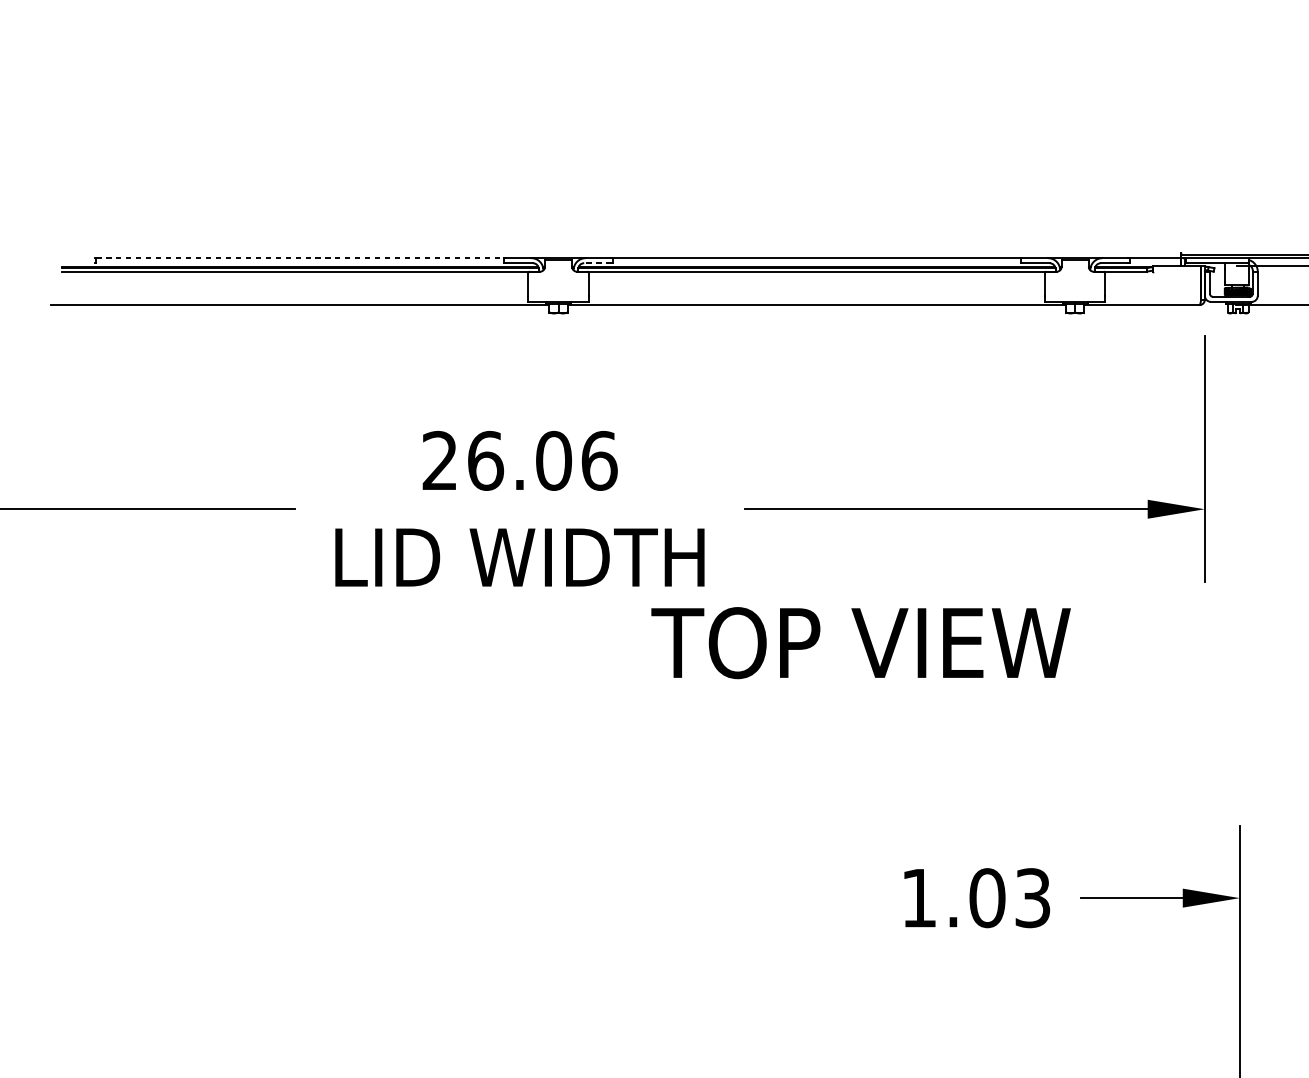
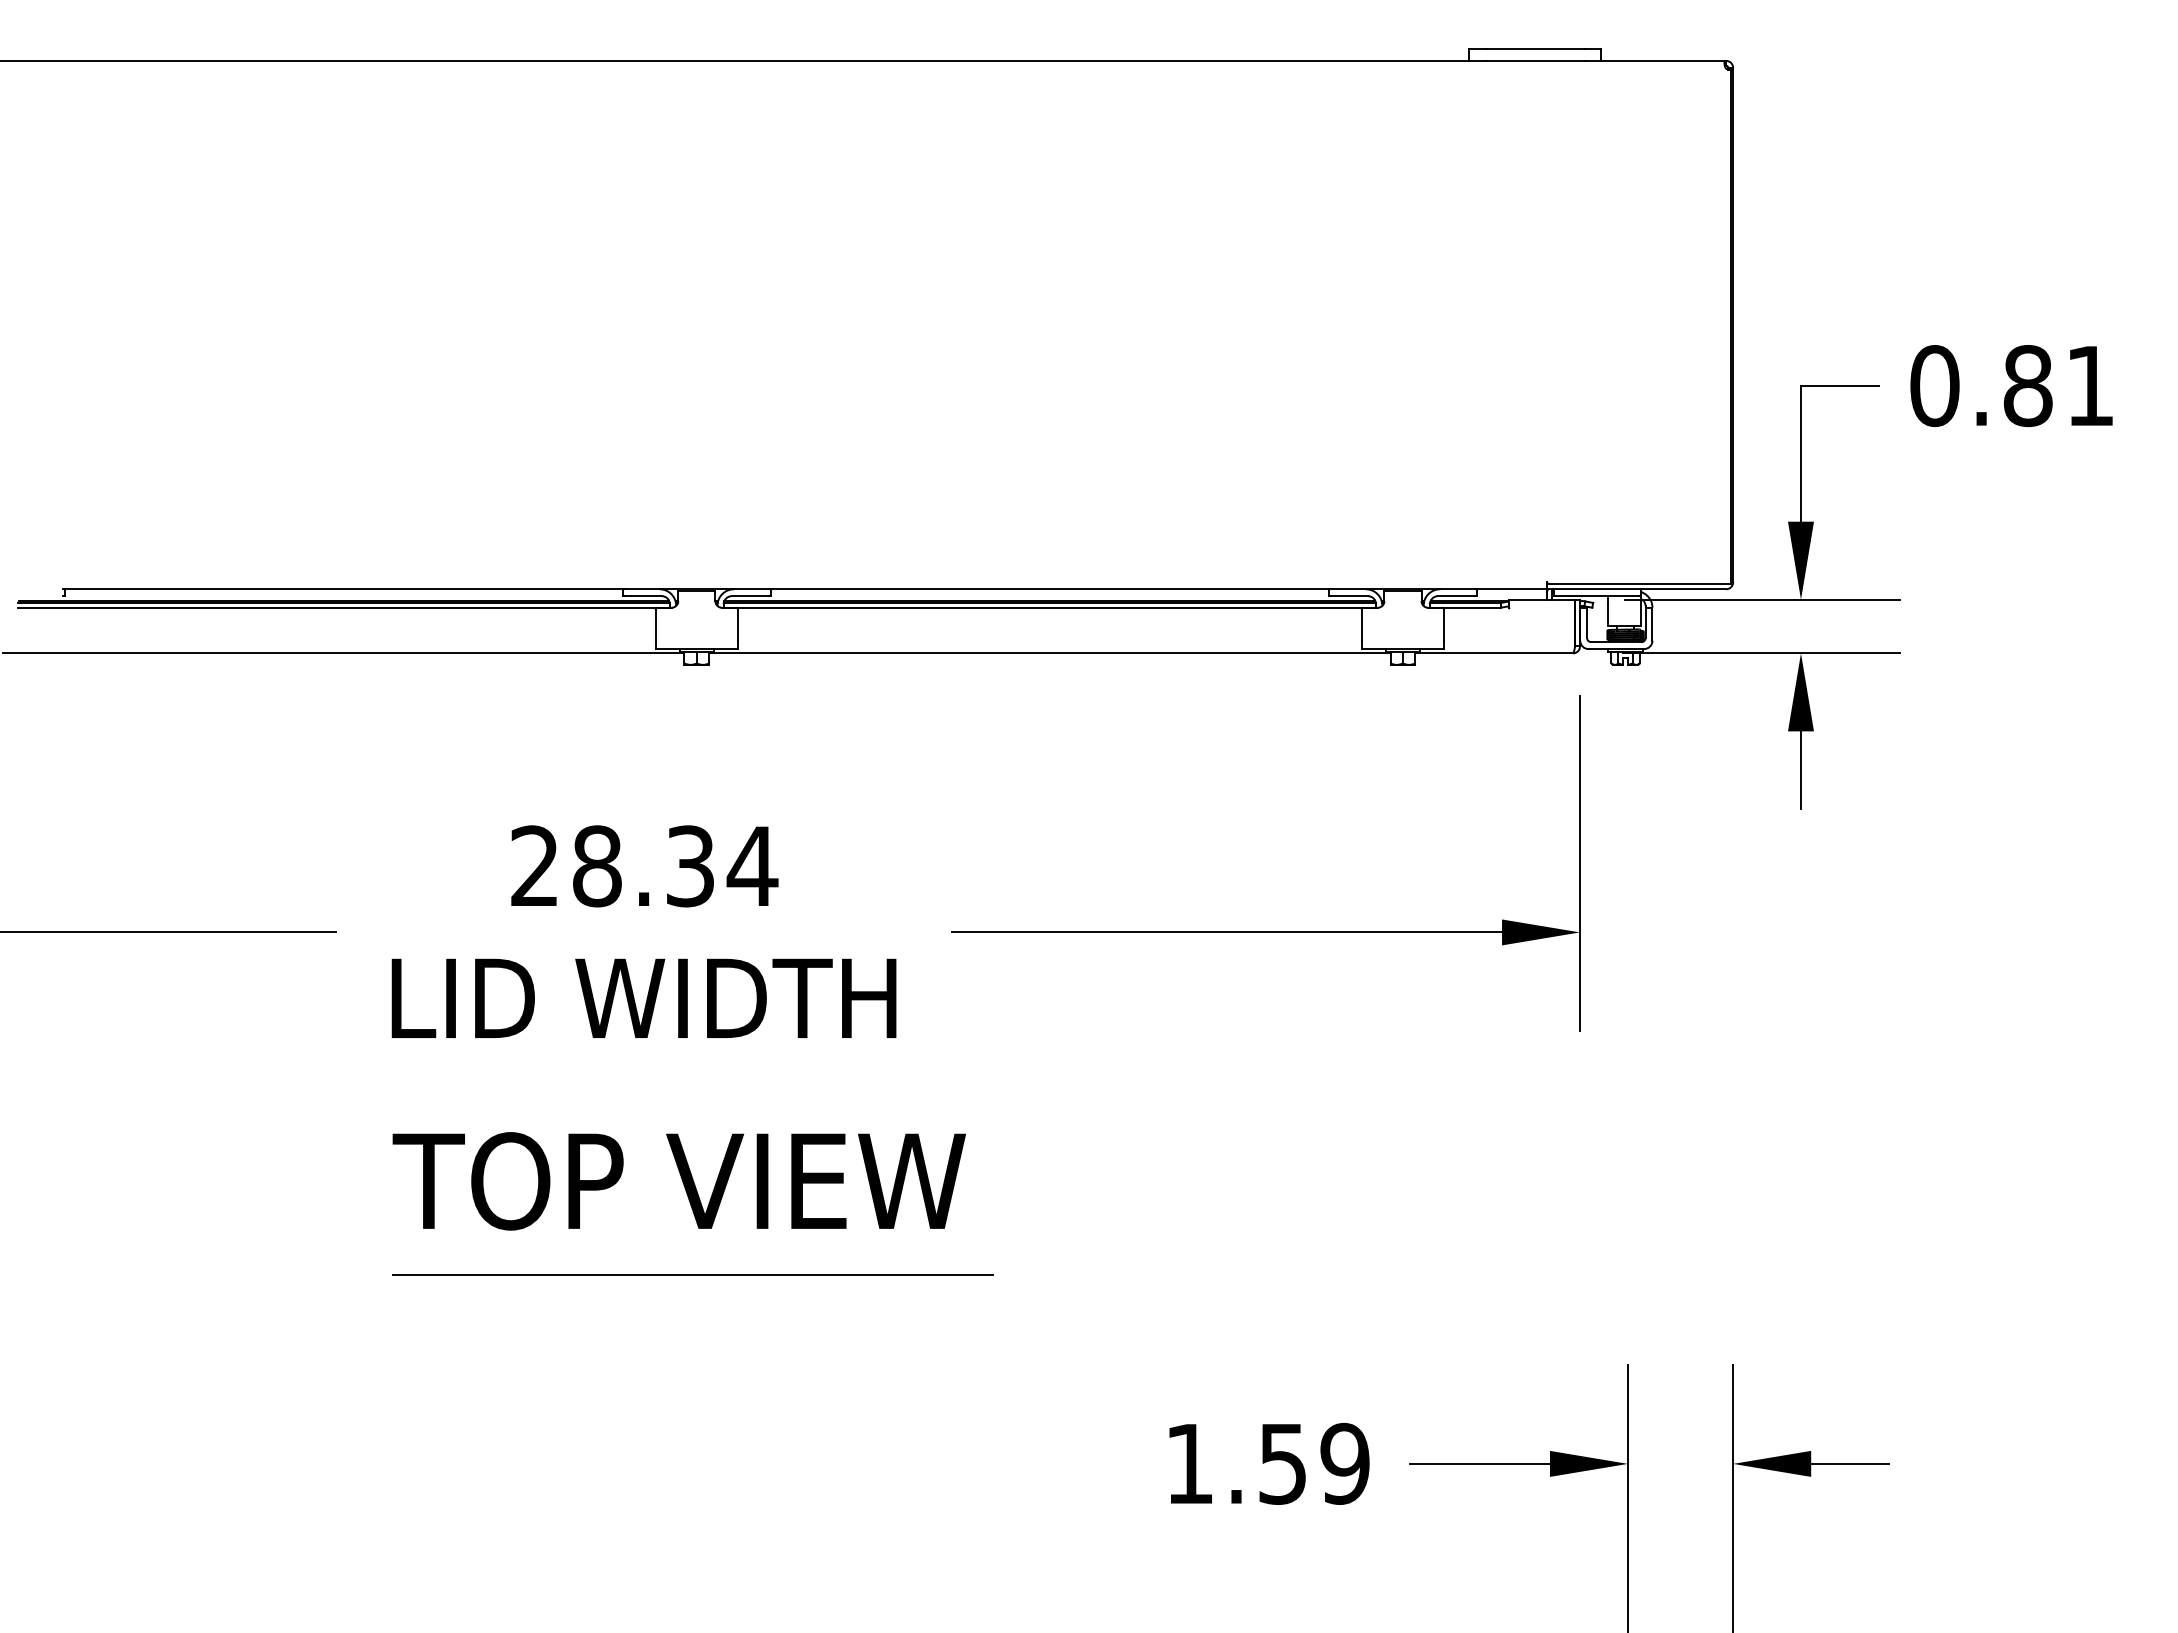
line: (300, 258) -> (343, 589), dashed -> solid
line: (597, 263) -> (750, 596), dashed -> solid
text: (542, 461) -> (675, 866), 26.06 -> 28.34
text: (860, 643) -> (678, 1181), moved
line: (556, 760) -> (693, 1275), added
text: (1009, 897) -> (1313, 1463), 1.03 -> 1.59

